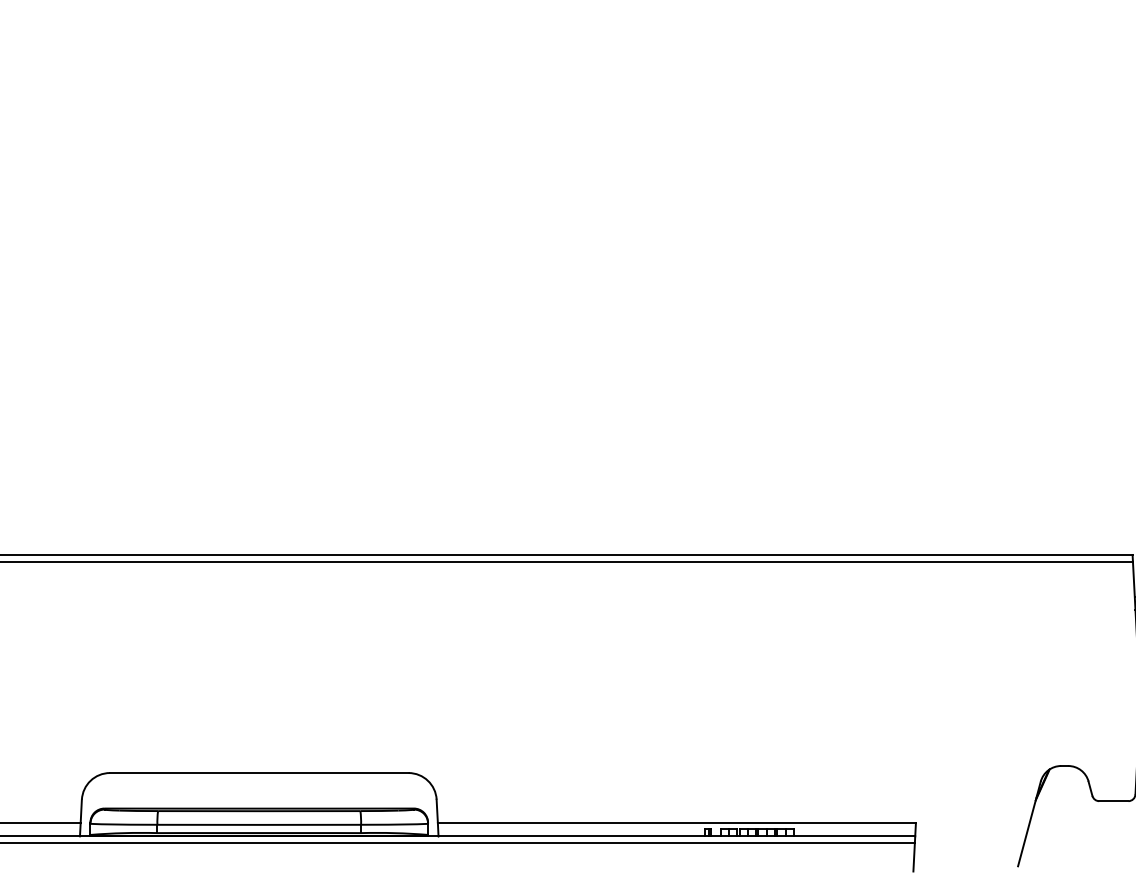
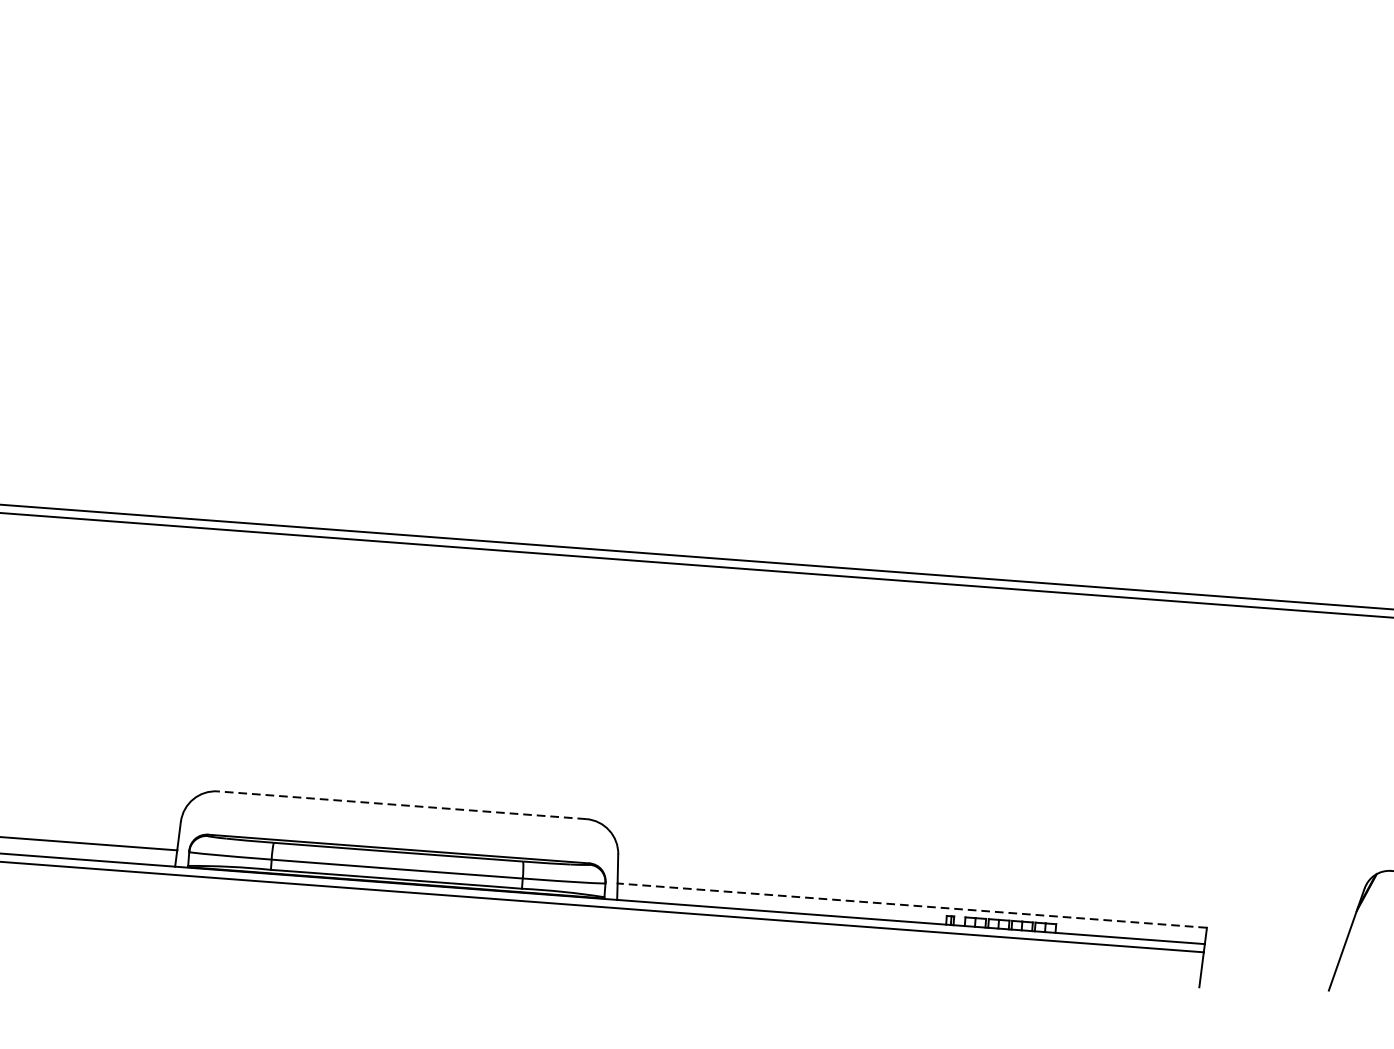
line: (258, 773) -> (401, 805), solid -> dashed
line: (676, 823) -> (911, 906), solid -> dashed

